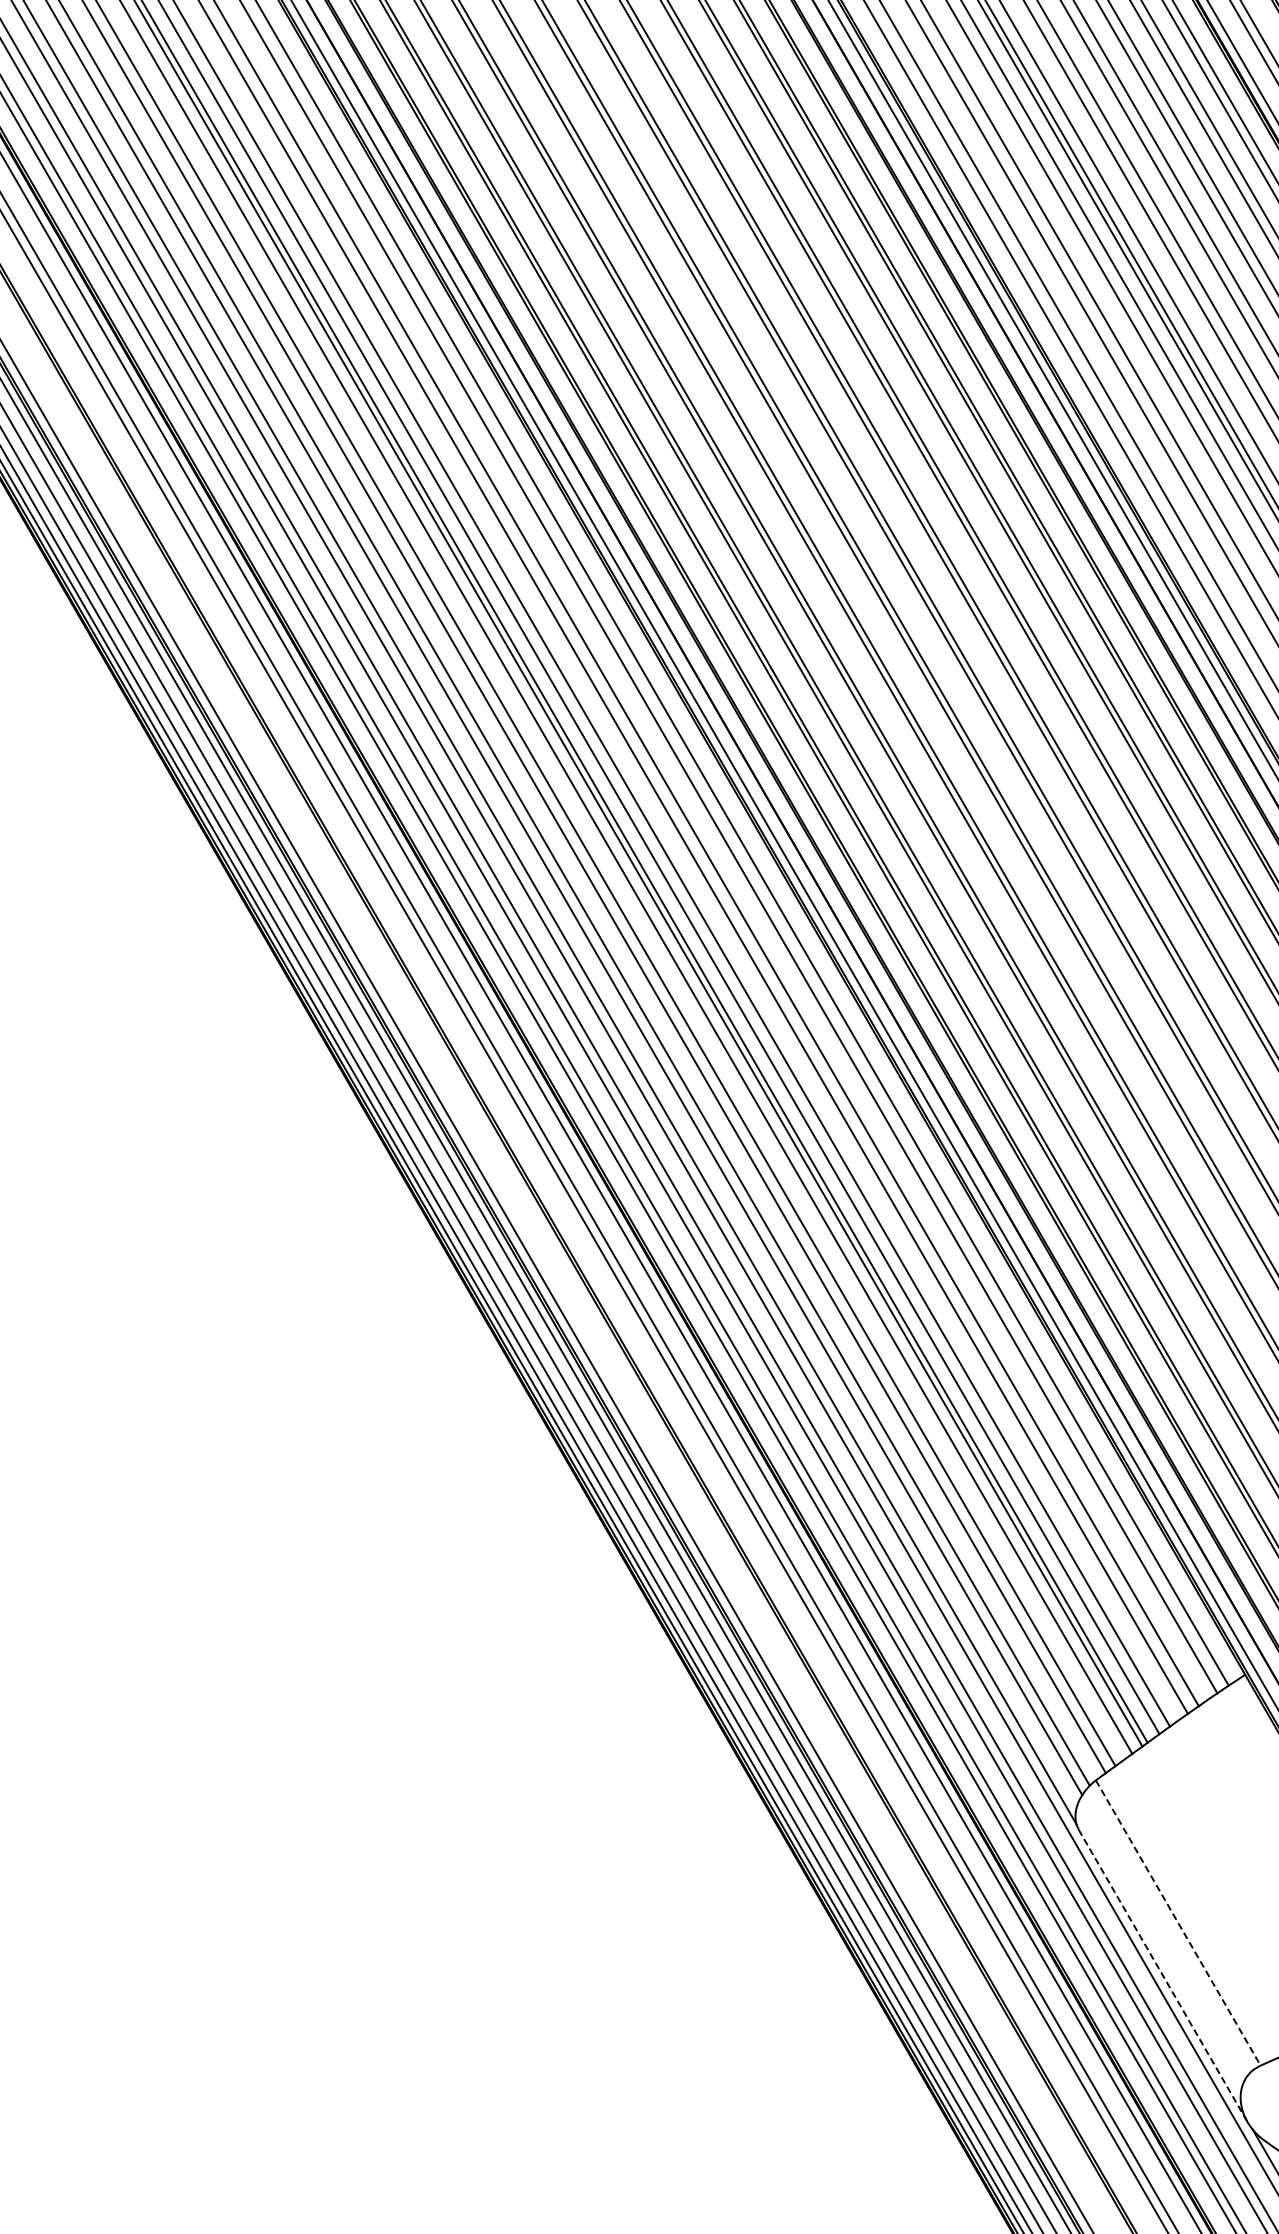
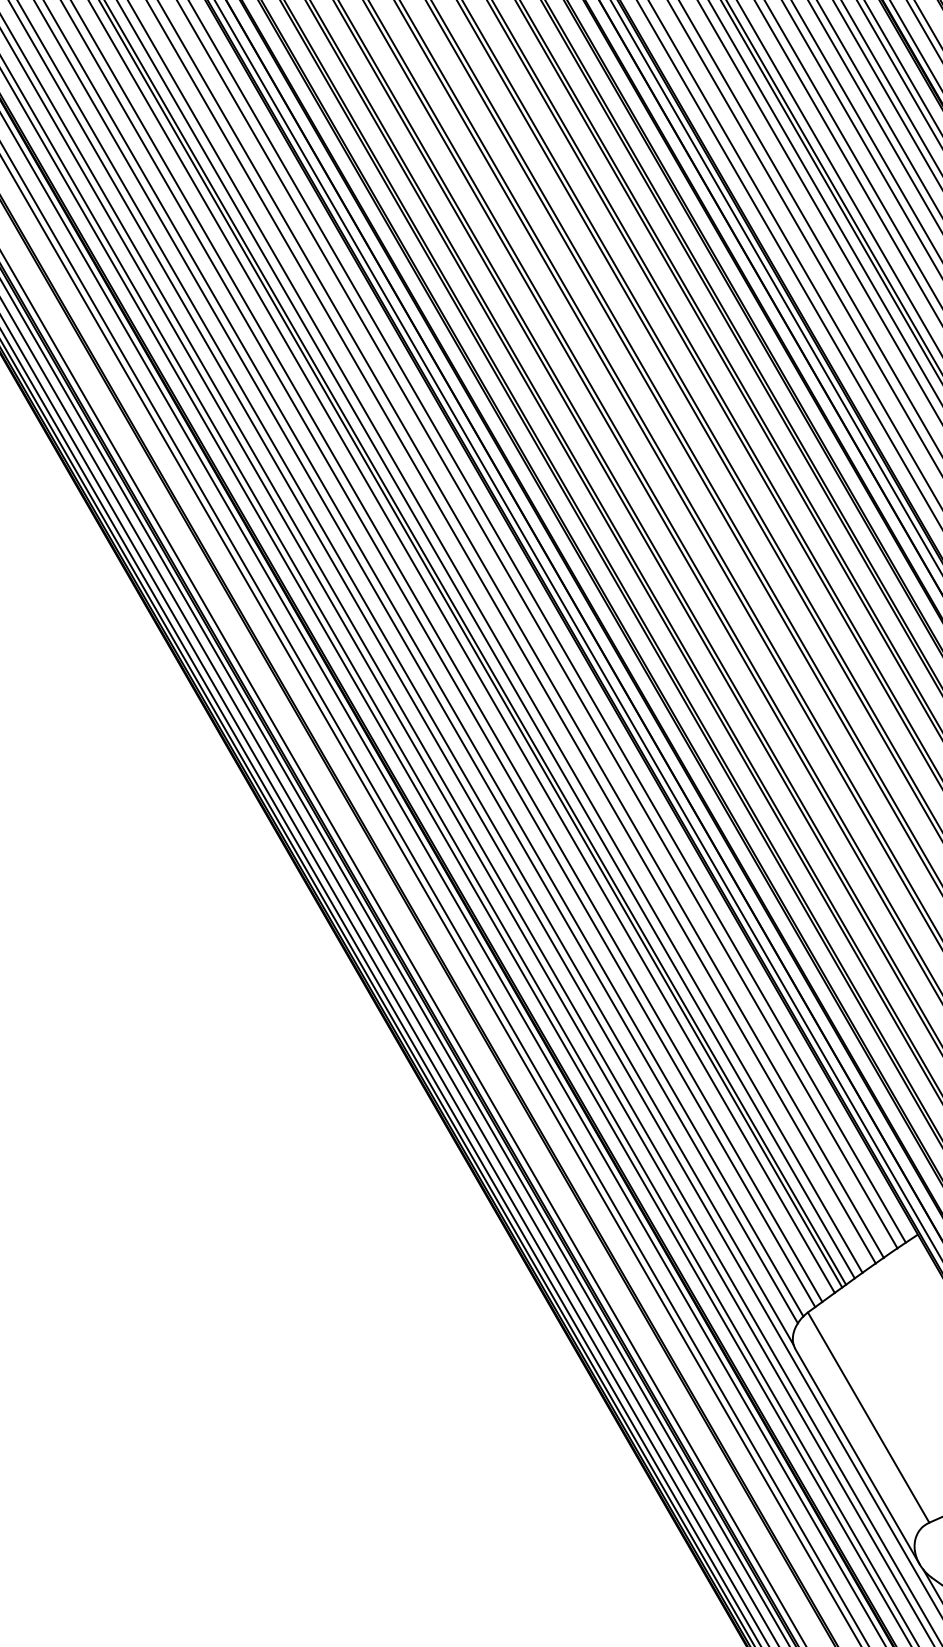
line: (1178, 1922) -> (868, 1417), dashed -> solid
line: (1163, 1975) -> (857, 1456), dashed -> solid

